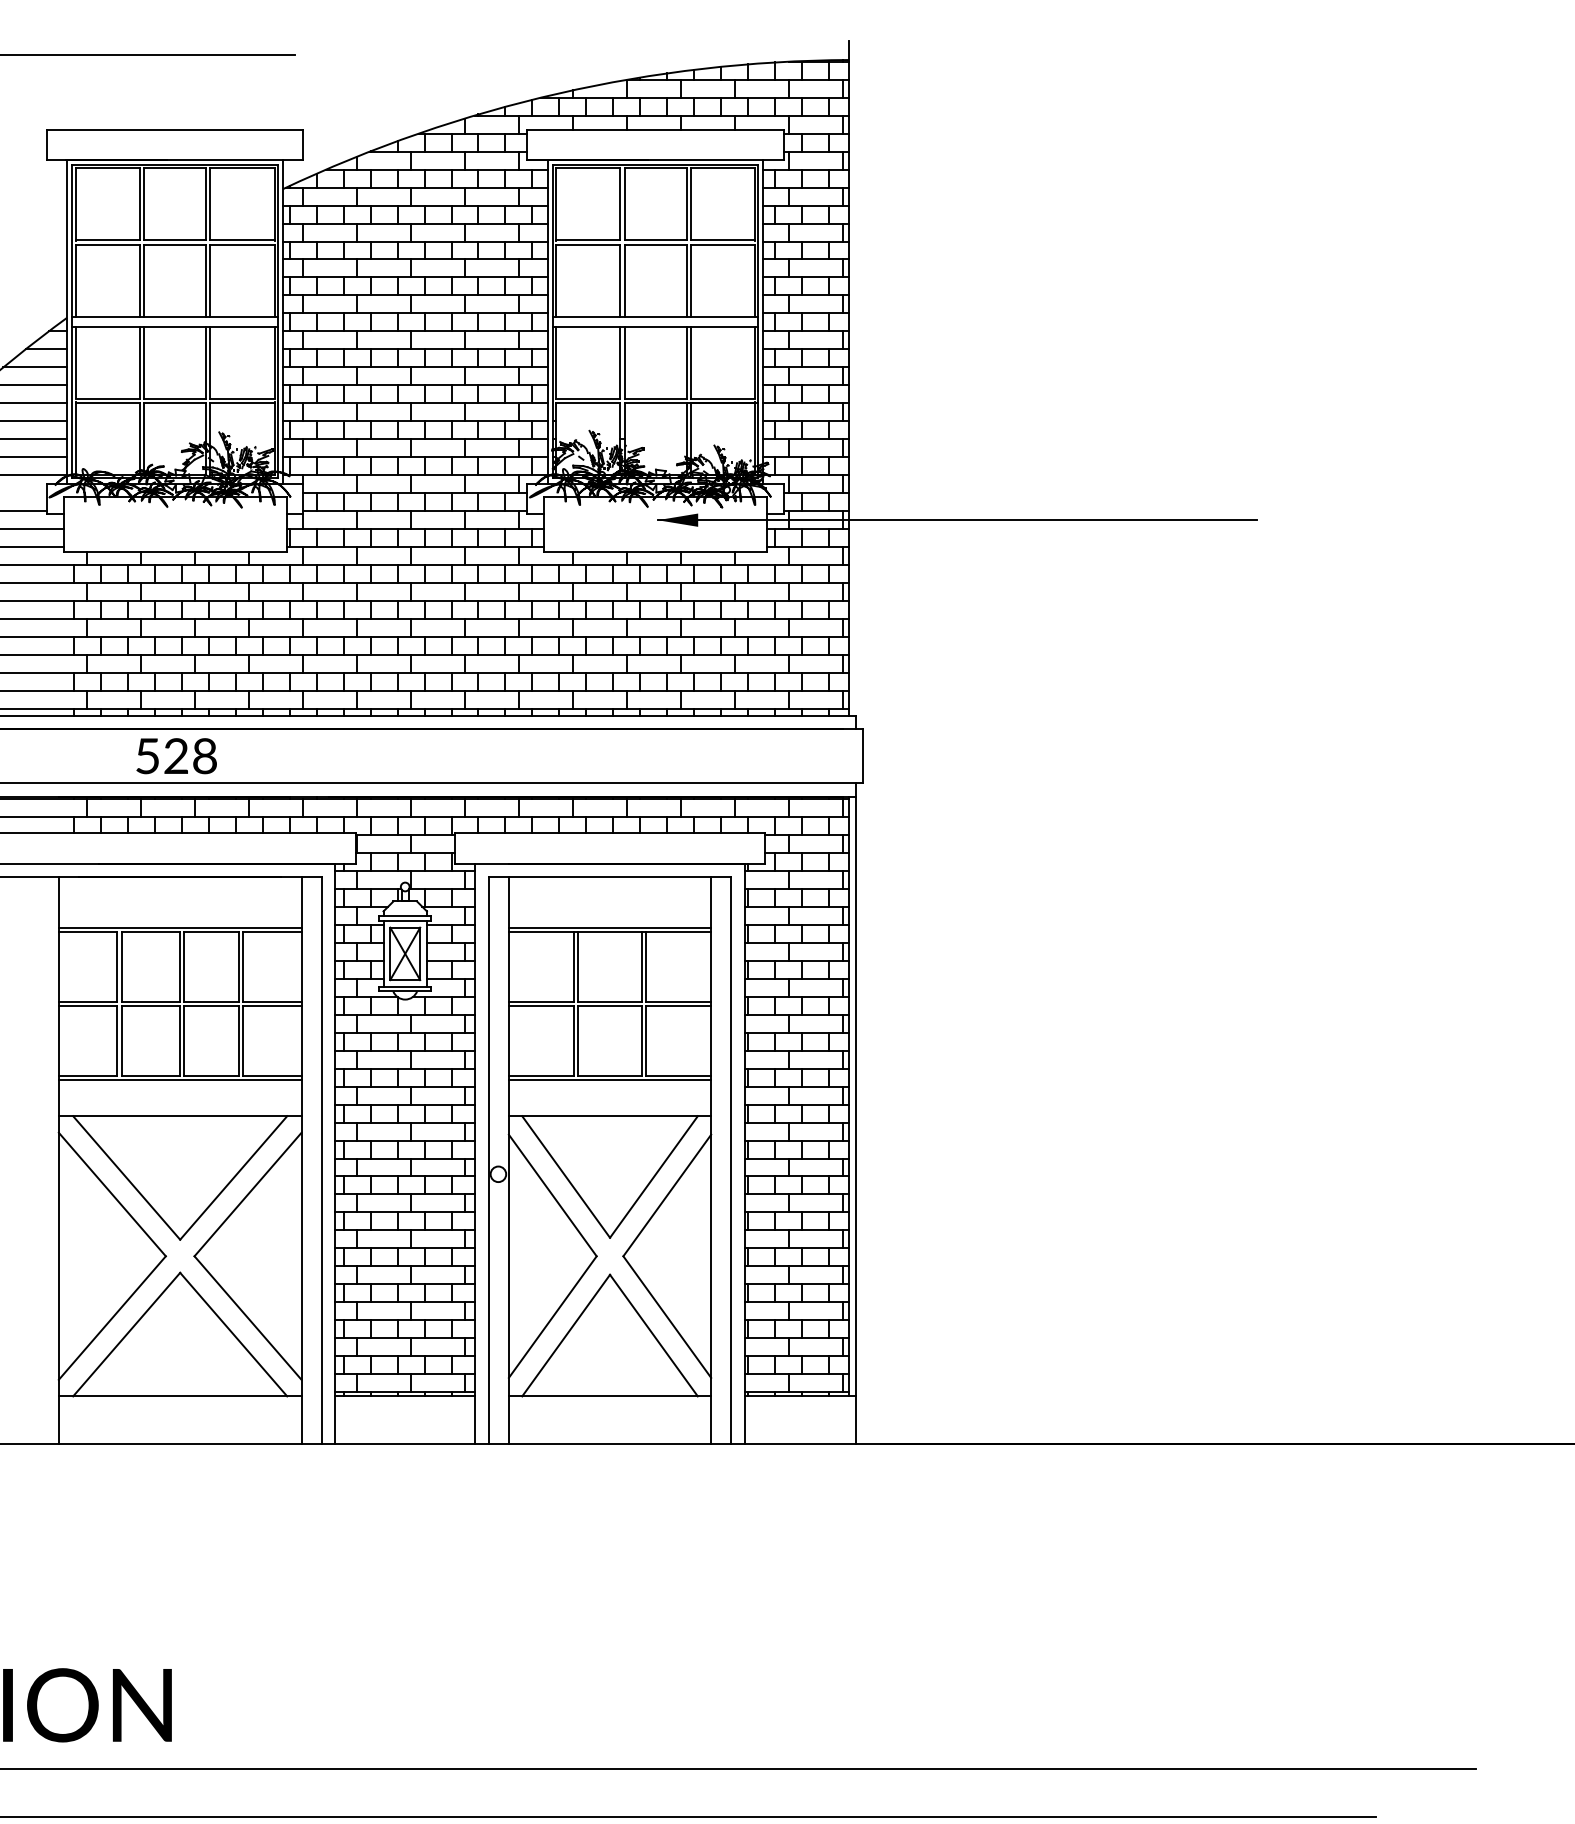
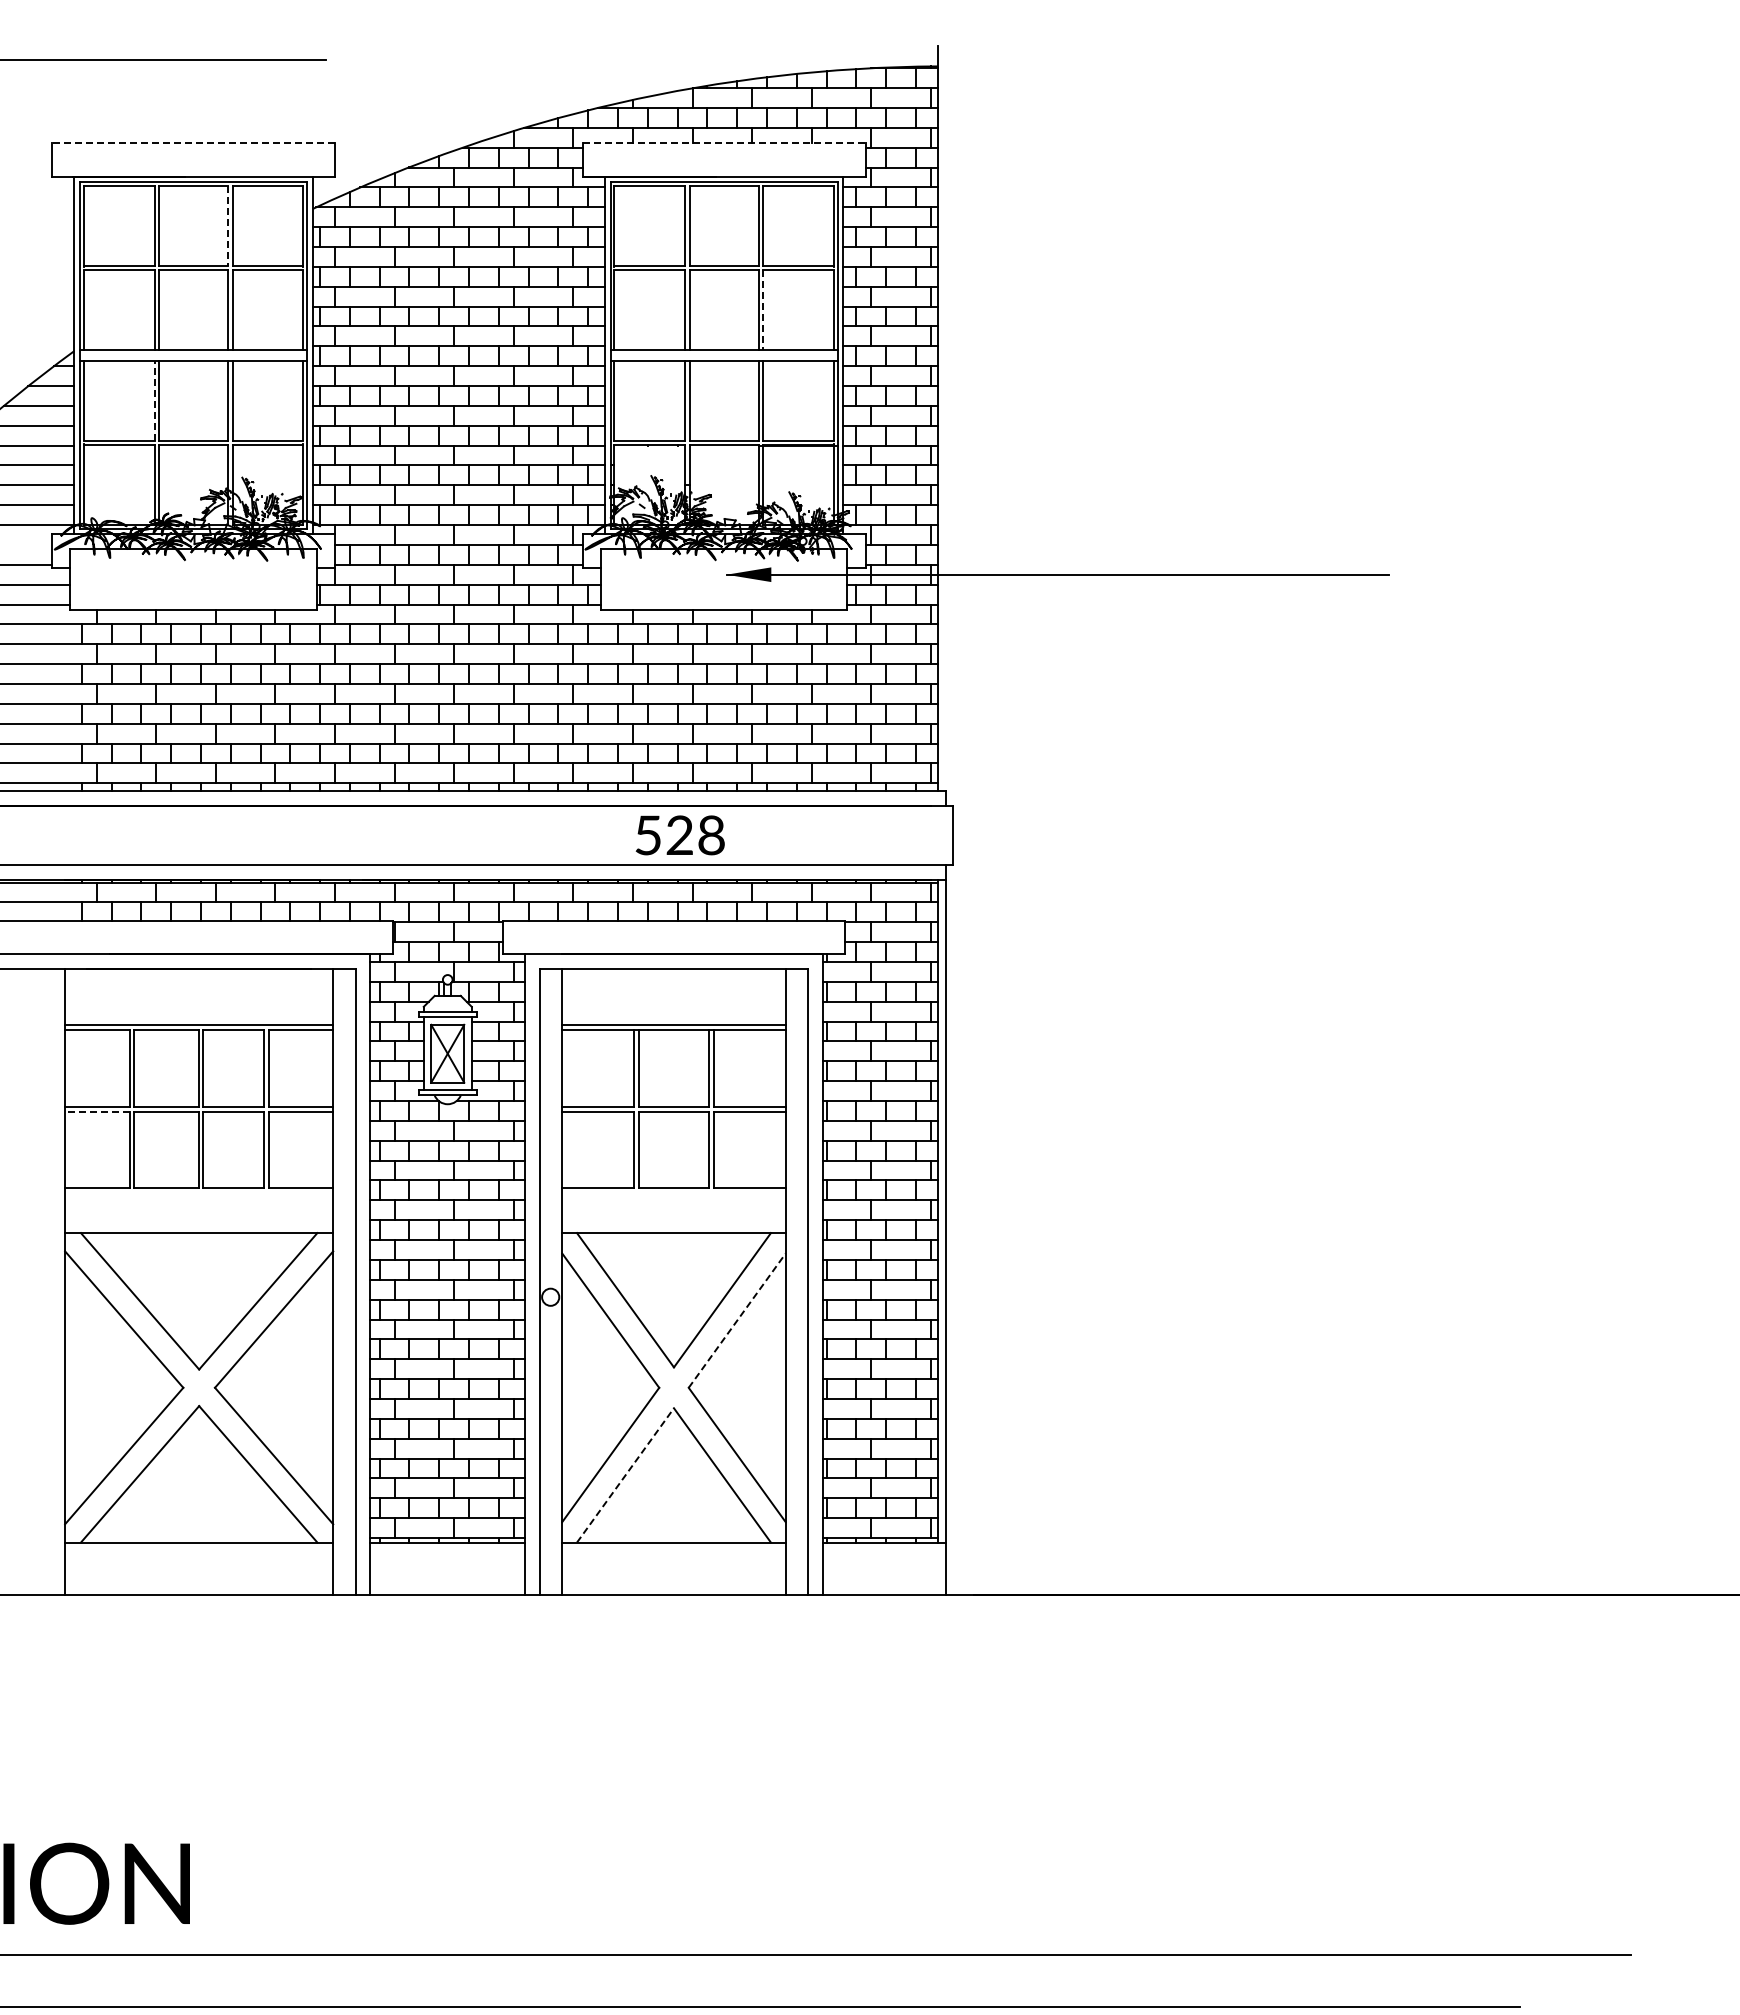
line: (175, 129) -> (193, 143), solid -> dashed
line: (655, 129) -> (724, 143), solid -> dashed
line: (205, 204) -> (227, 225), solid -> dashed
line: (691, 281) -> (763, 310), solid -> dashed
line: (139, 362) -> (154, 400), solid -> dashed
text: (175, 756) -> (679, 835), moved
line: (87, 1006) -> (96, 1111), solid -> dashed
line: (180, 1079) -> (199, 1192), removed
line: (609, 1079) -> (673, 1192), removed
line: (667, 1195) -> (737, 1320), solid -> dashed
line: (566, 1335) -> (625, 1475), solid -> dashed

